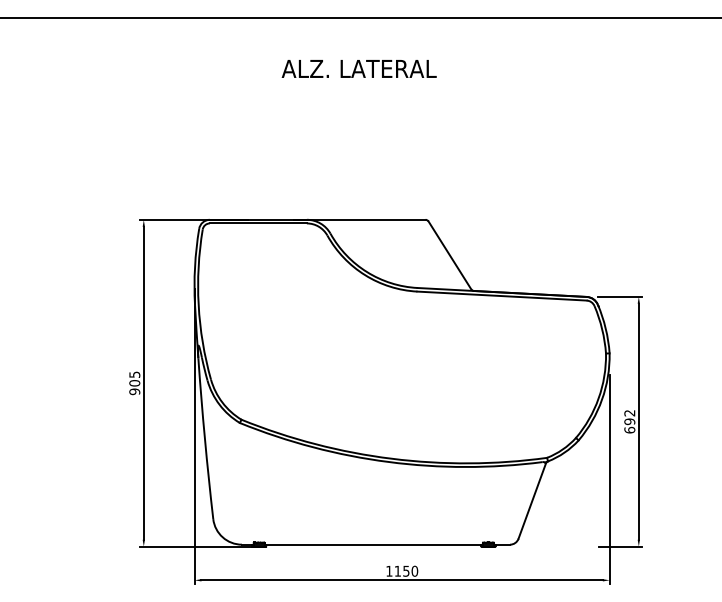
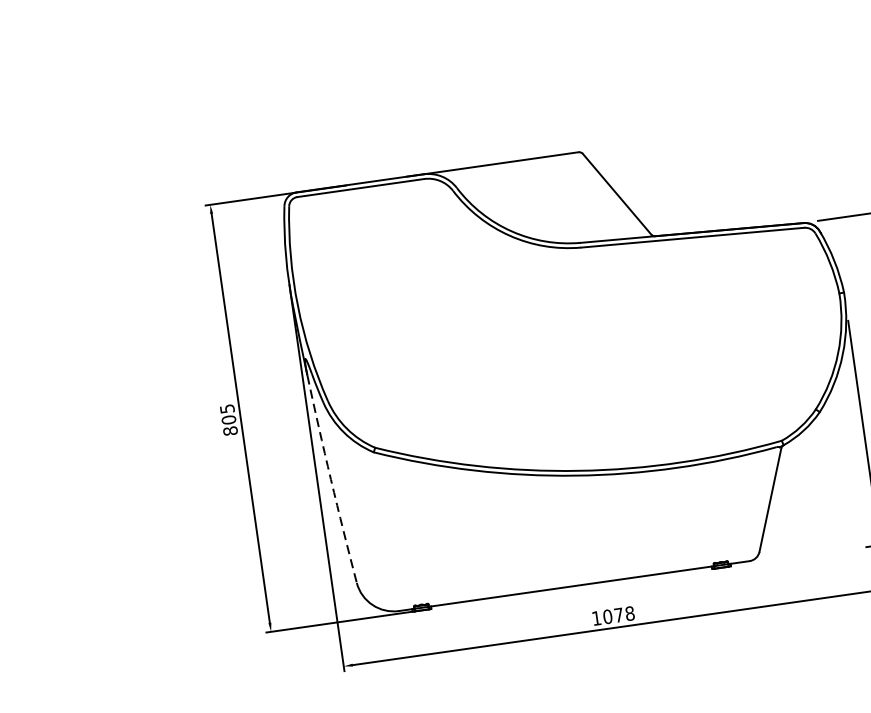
text: (134, 391) -> (230, 430), 905 -> 805
arc: (204, 438) -> (330, 479), solid -> dashed
text: (406, 570) -> (618, 614), 1150 -> 1078

